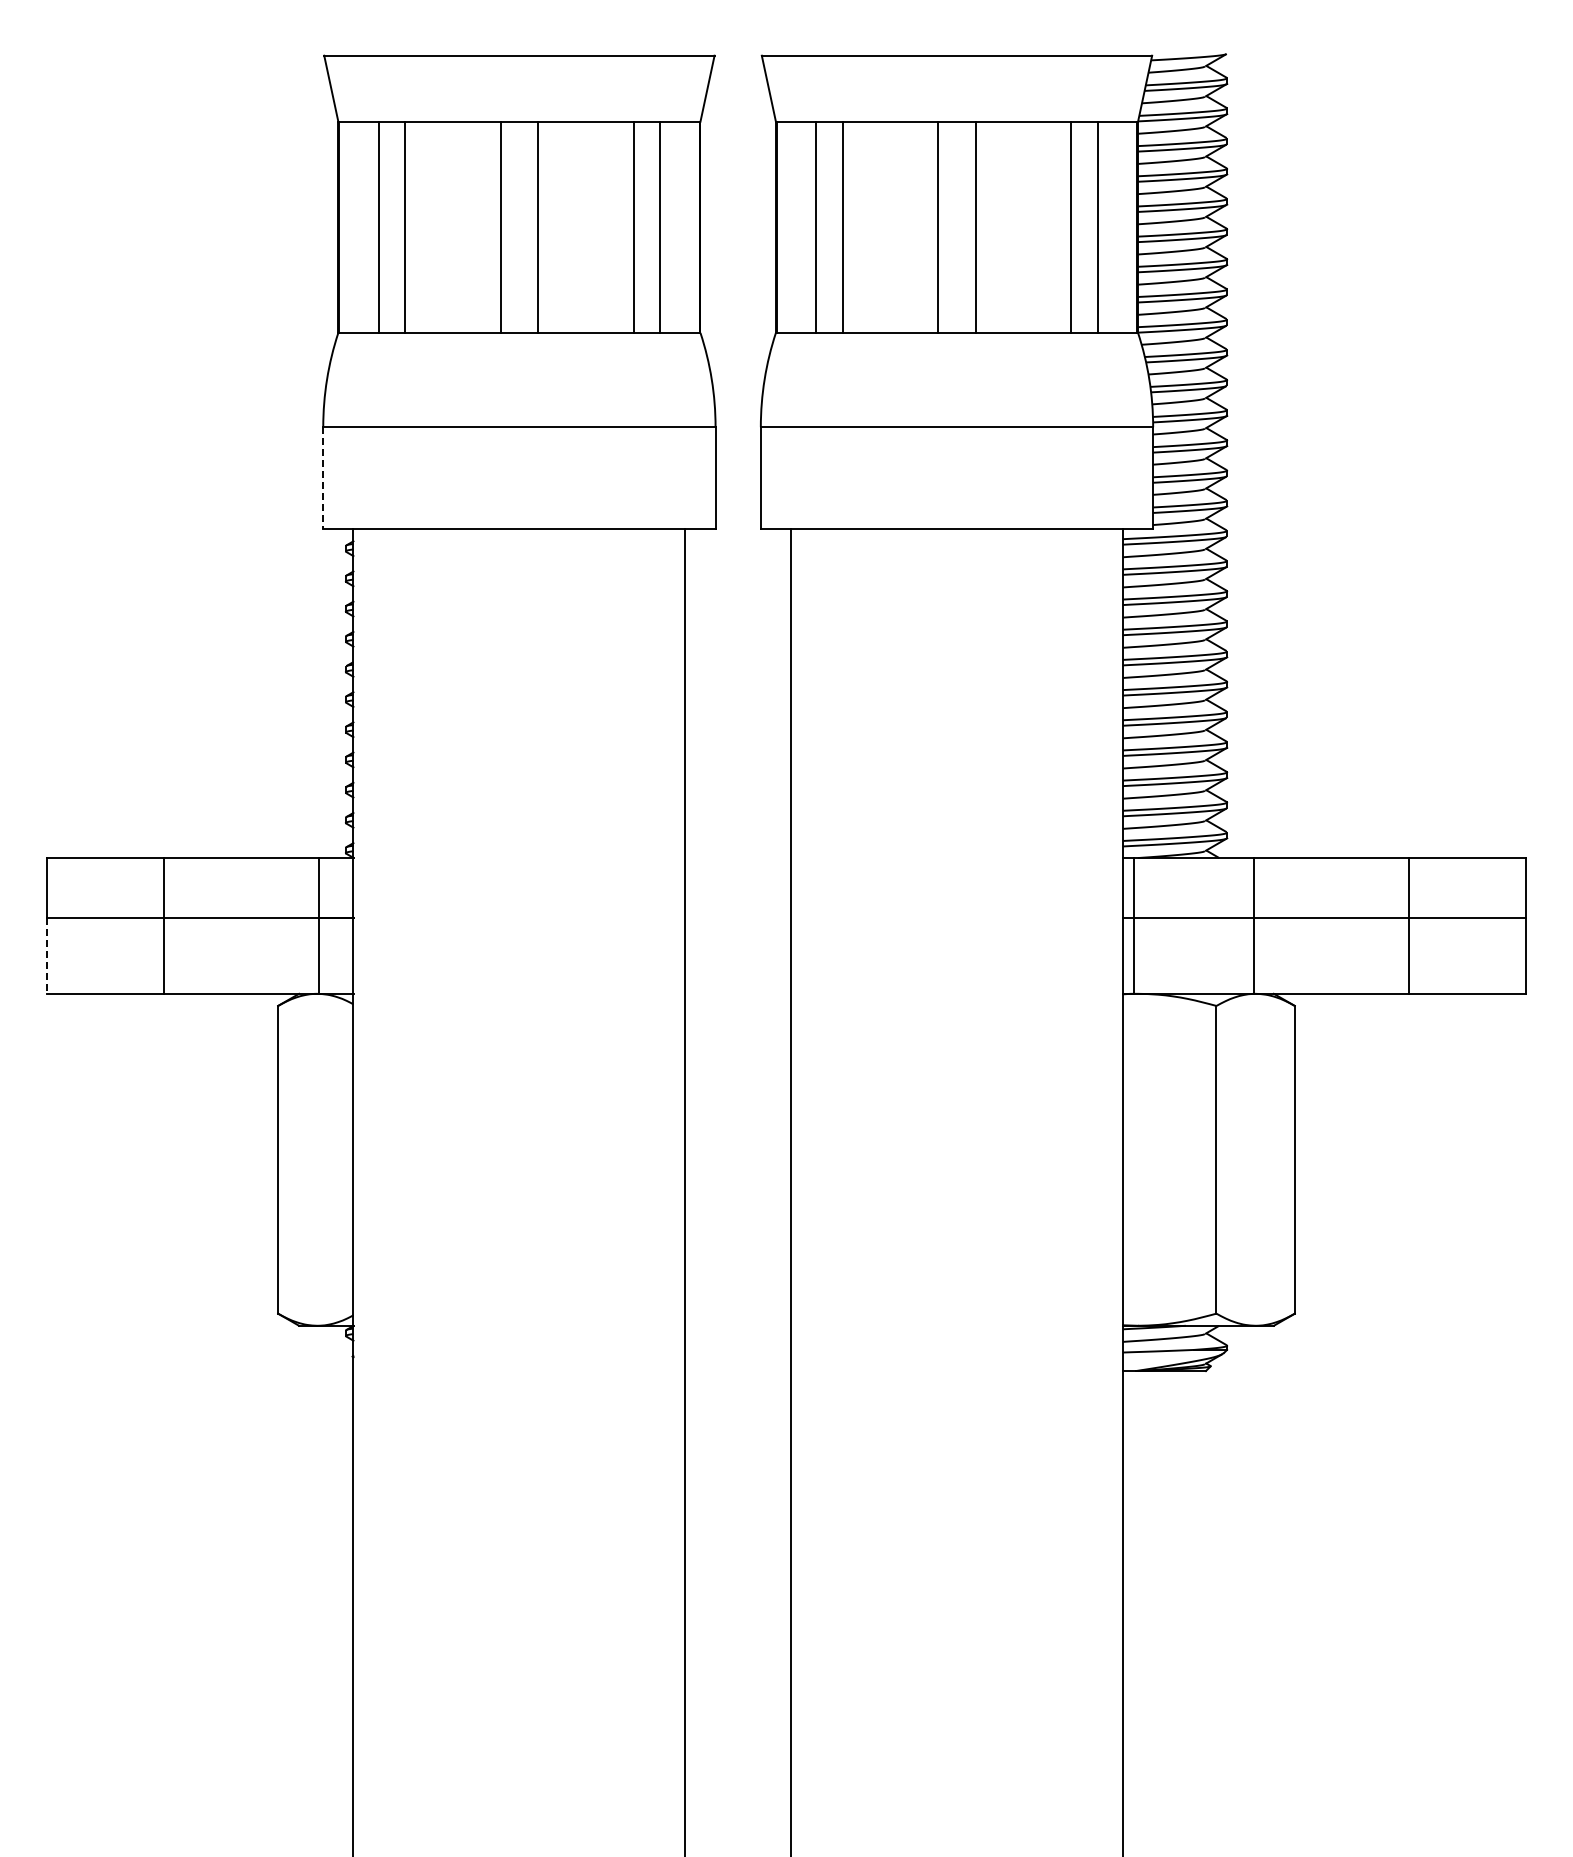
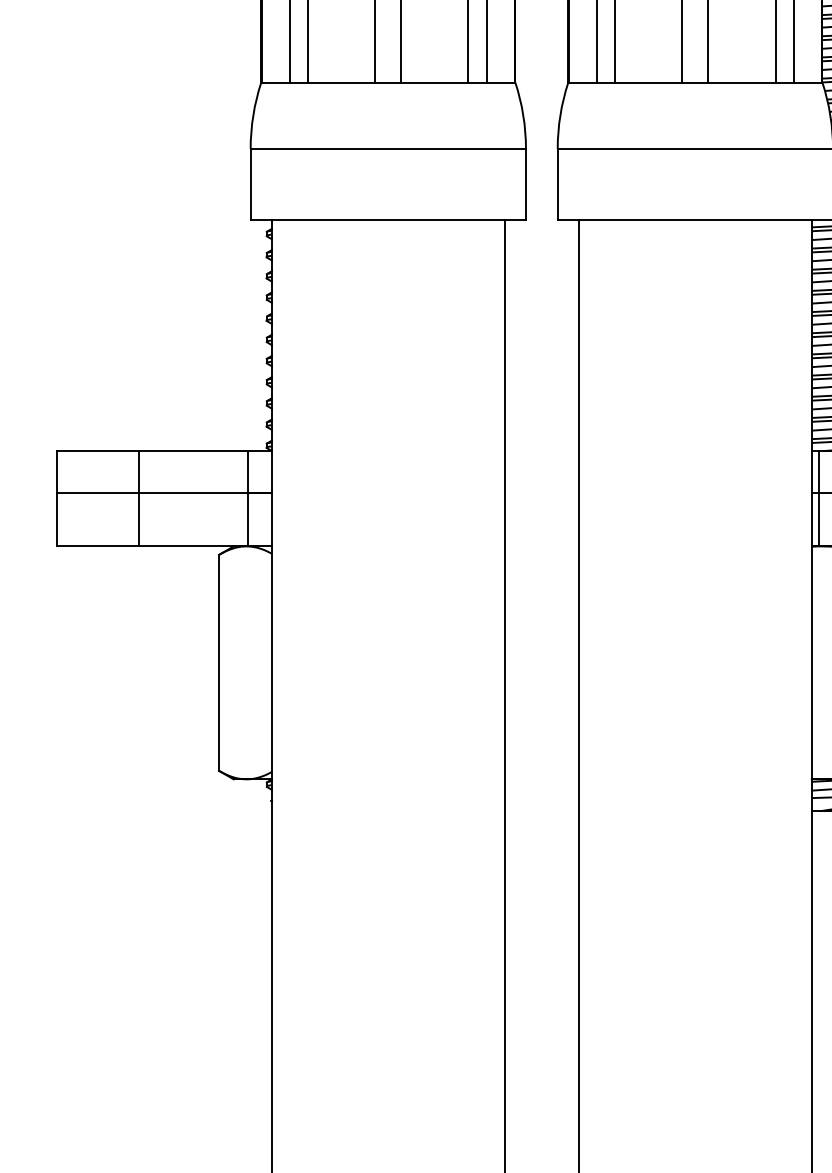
line: (323, 478) -> (250, 184), dashed -> solid
line: (47, 956) -> (57, 520), dashed -> solid

